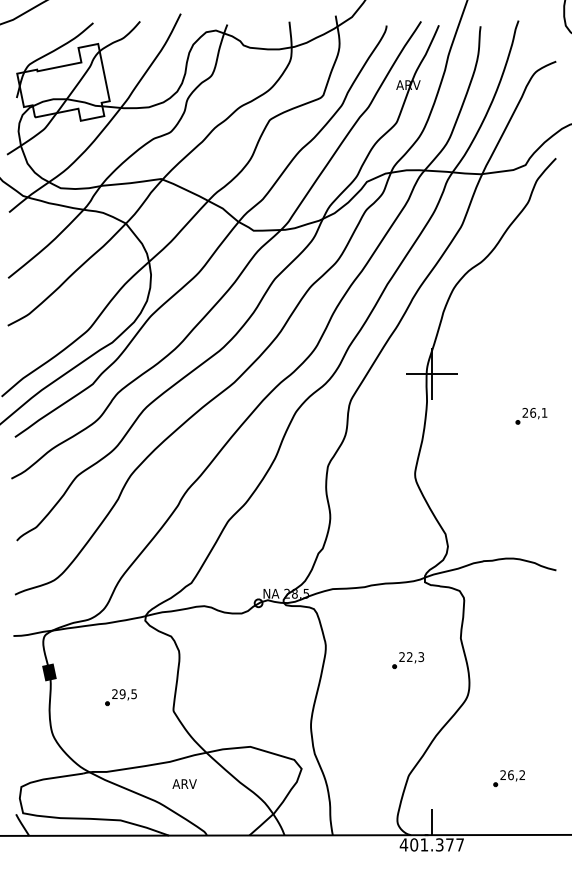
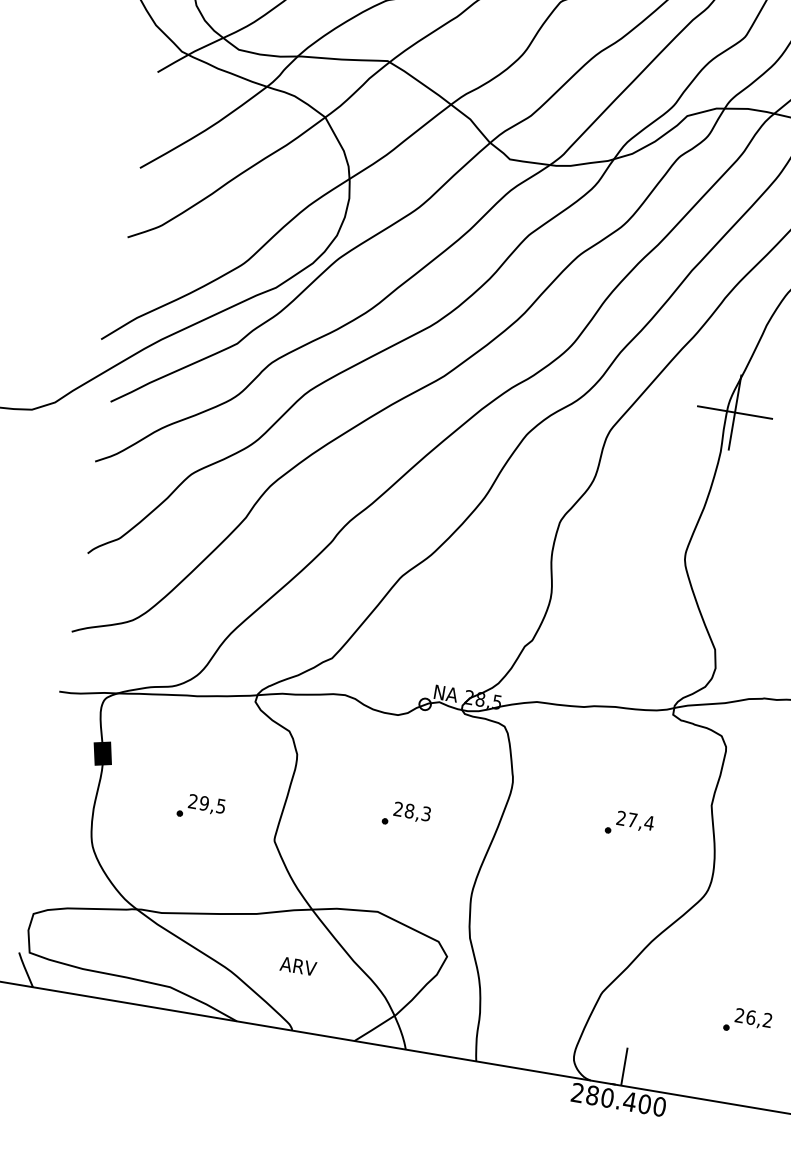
text: (415, 657) -> (640, 822), 22,3 -> 27,4
part: (258, 679) -> (406, 815), added
text: (184, 783) -> (298, 965), moved
text: (431, 844) -> (617, 1099), 401.377 -> 280.400

